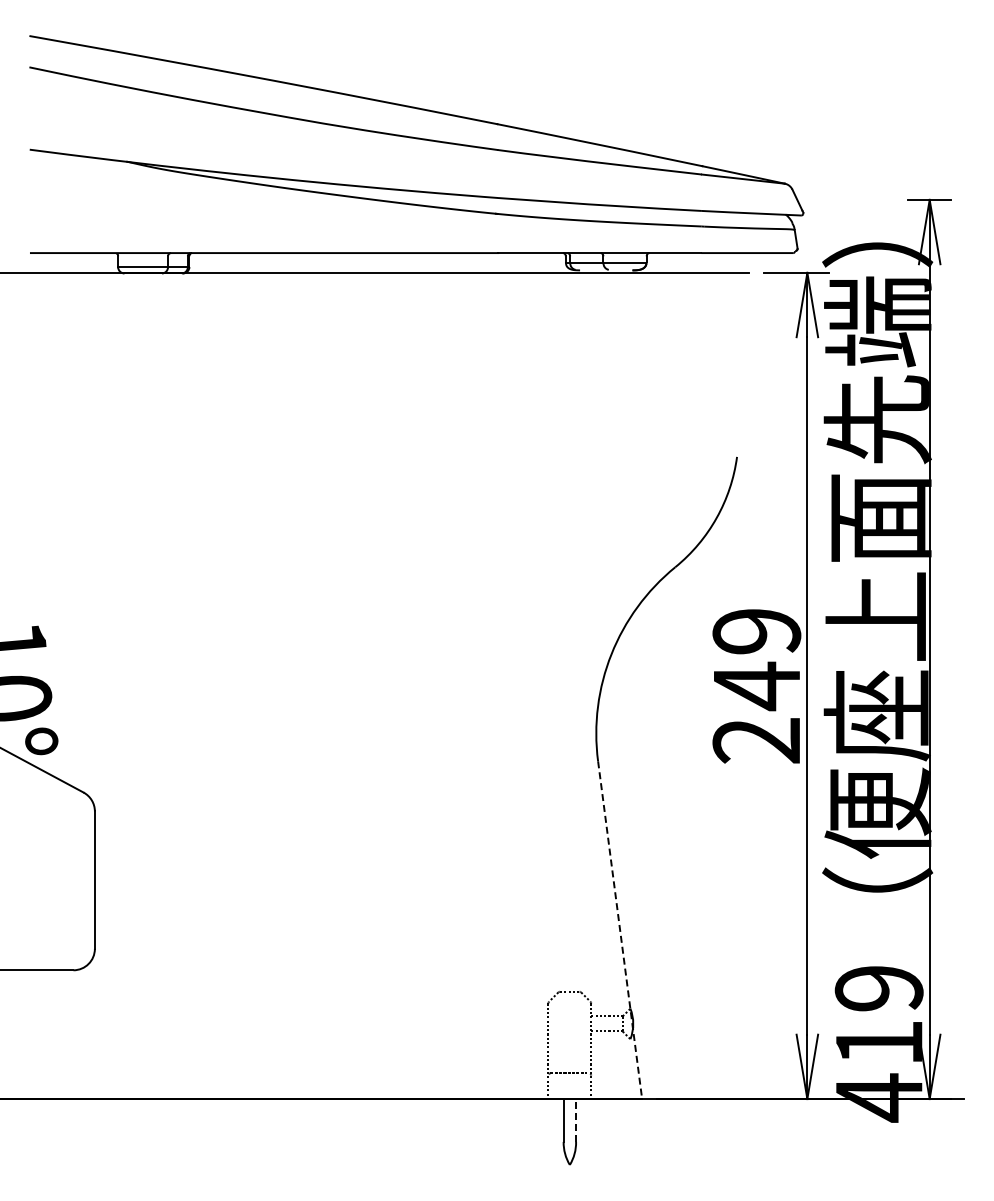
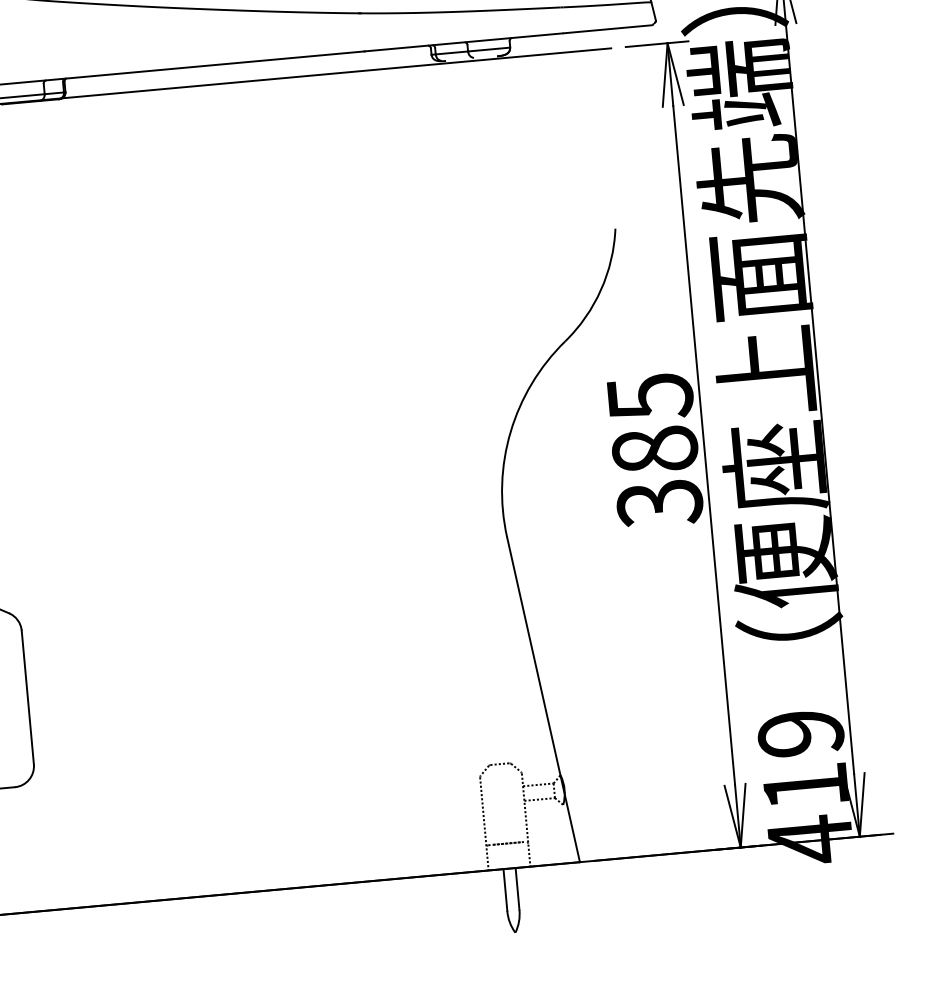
text: (756, 686) -> (654, 450), 249 -> 385
line: (620, 930) -> (543, 700), dashed -> solid
line: (576, 1119) -> (517, 887), dashed -> solid

